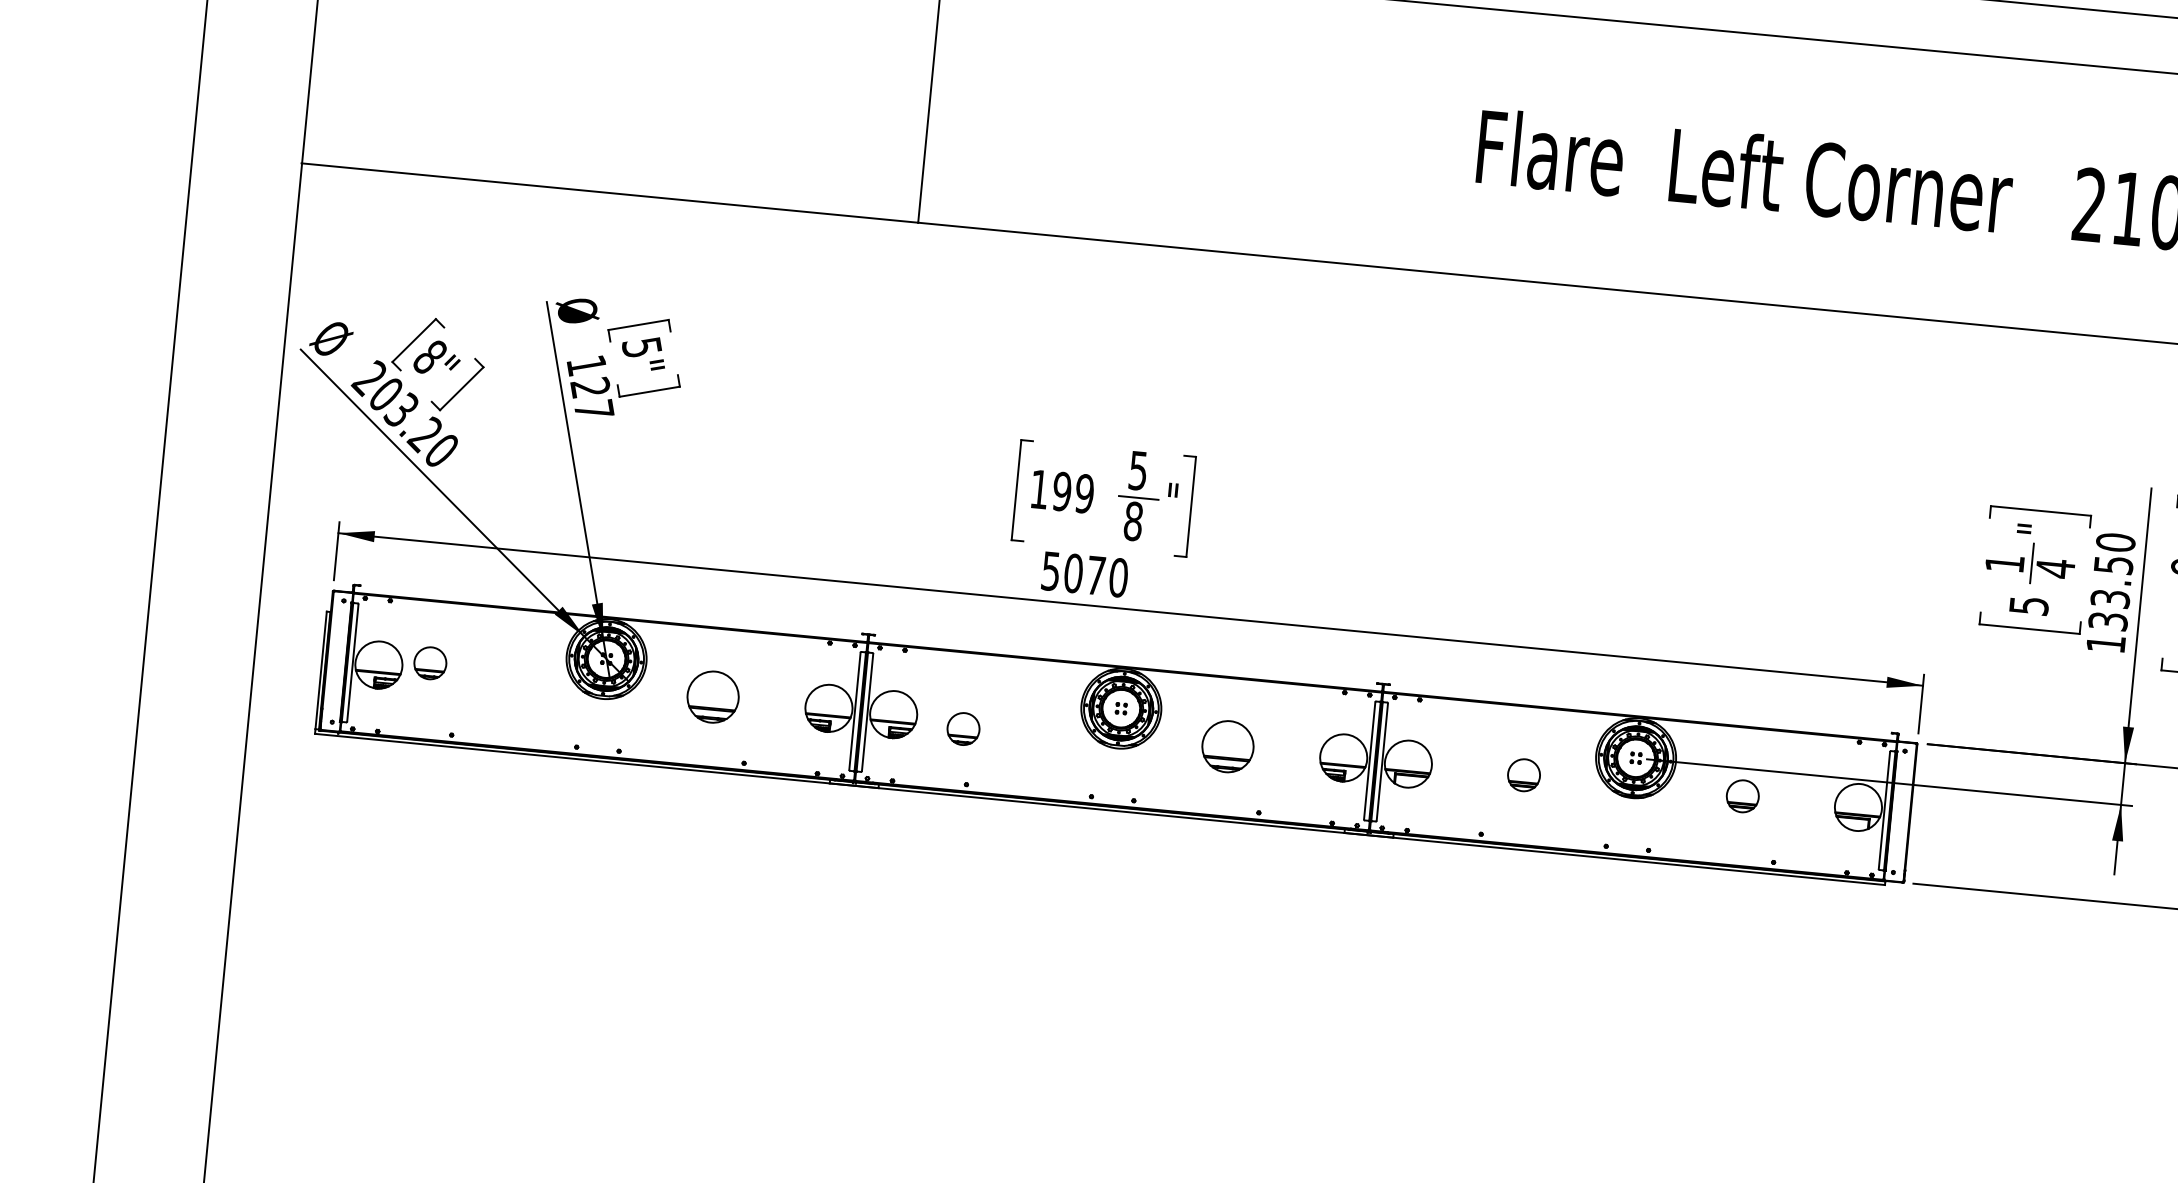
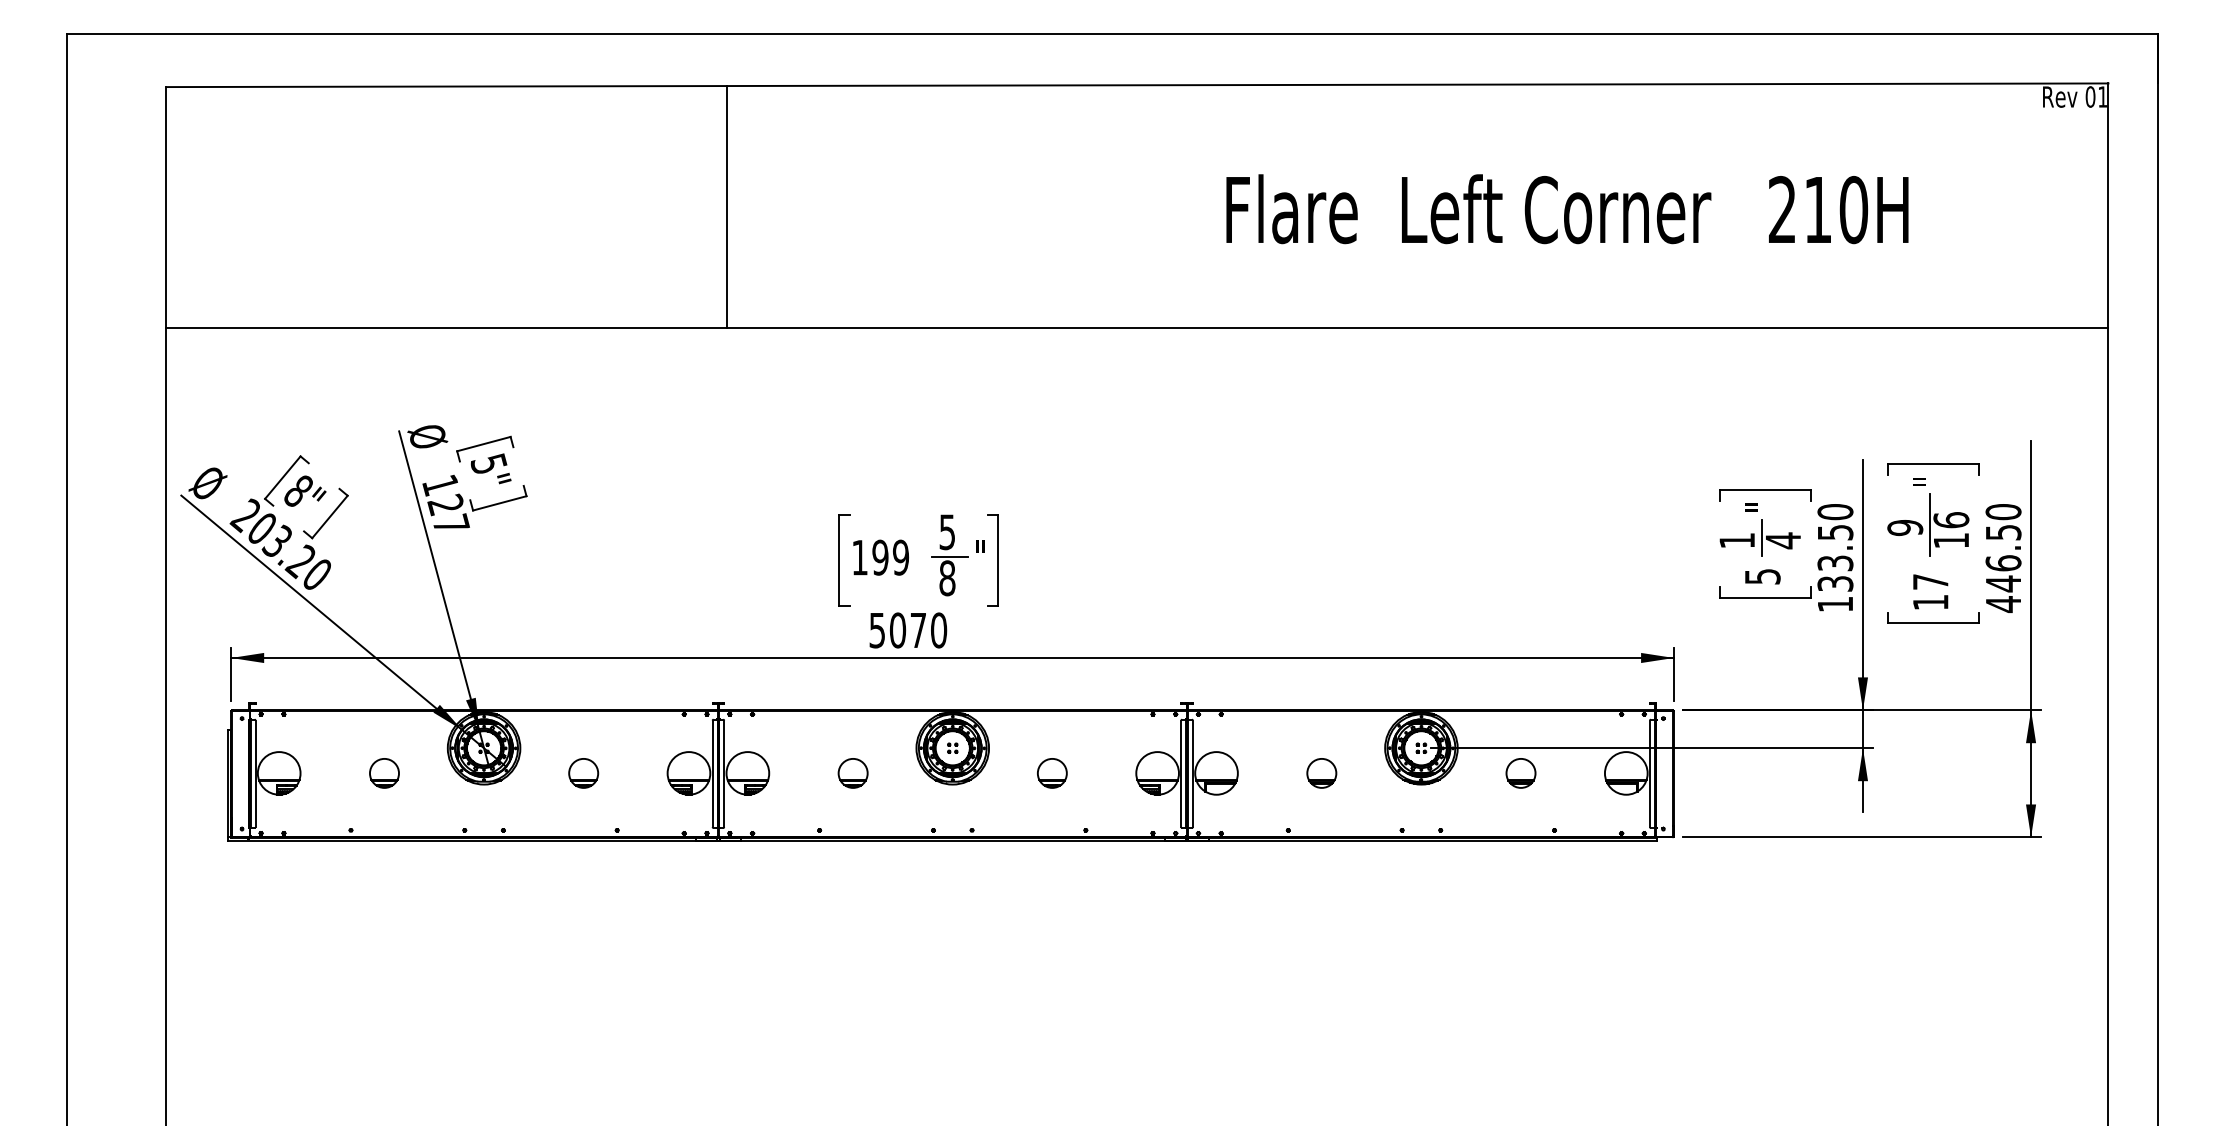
part: (430, 663) -> (384, 773), moved
part: (713, 697) -> (583, 773), size x0.62
part: (962, 729) -> (852, 773), moved
part: (1228, 746) -> (1052, 773), size x0.62

